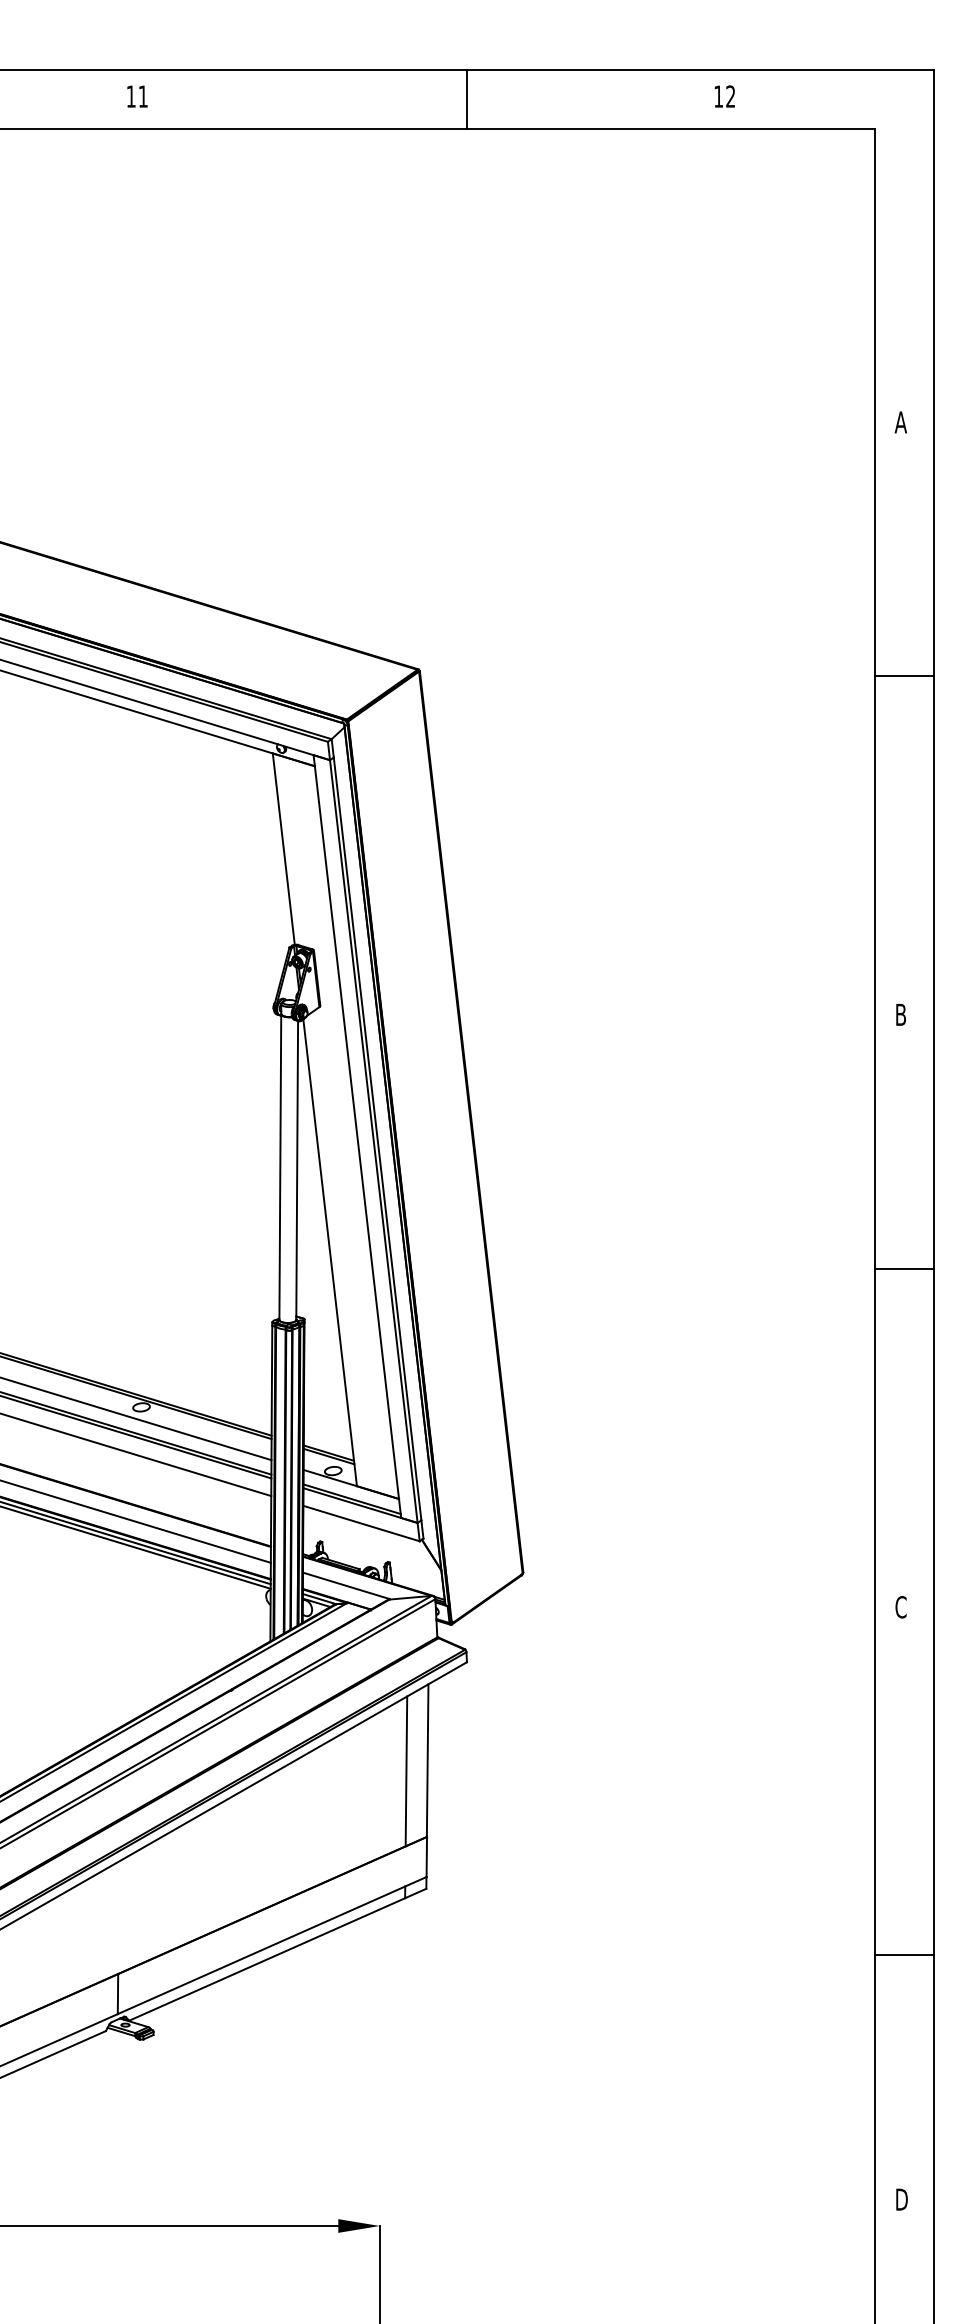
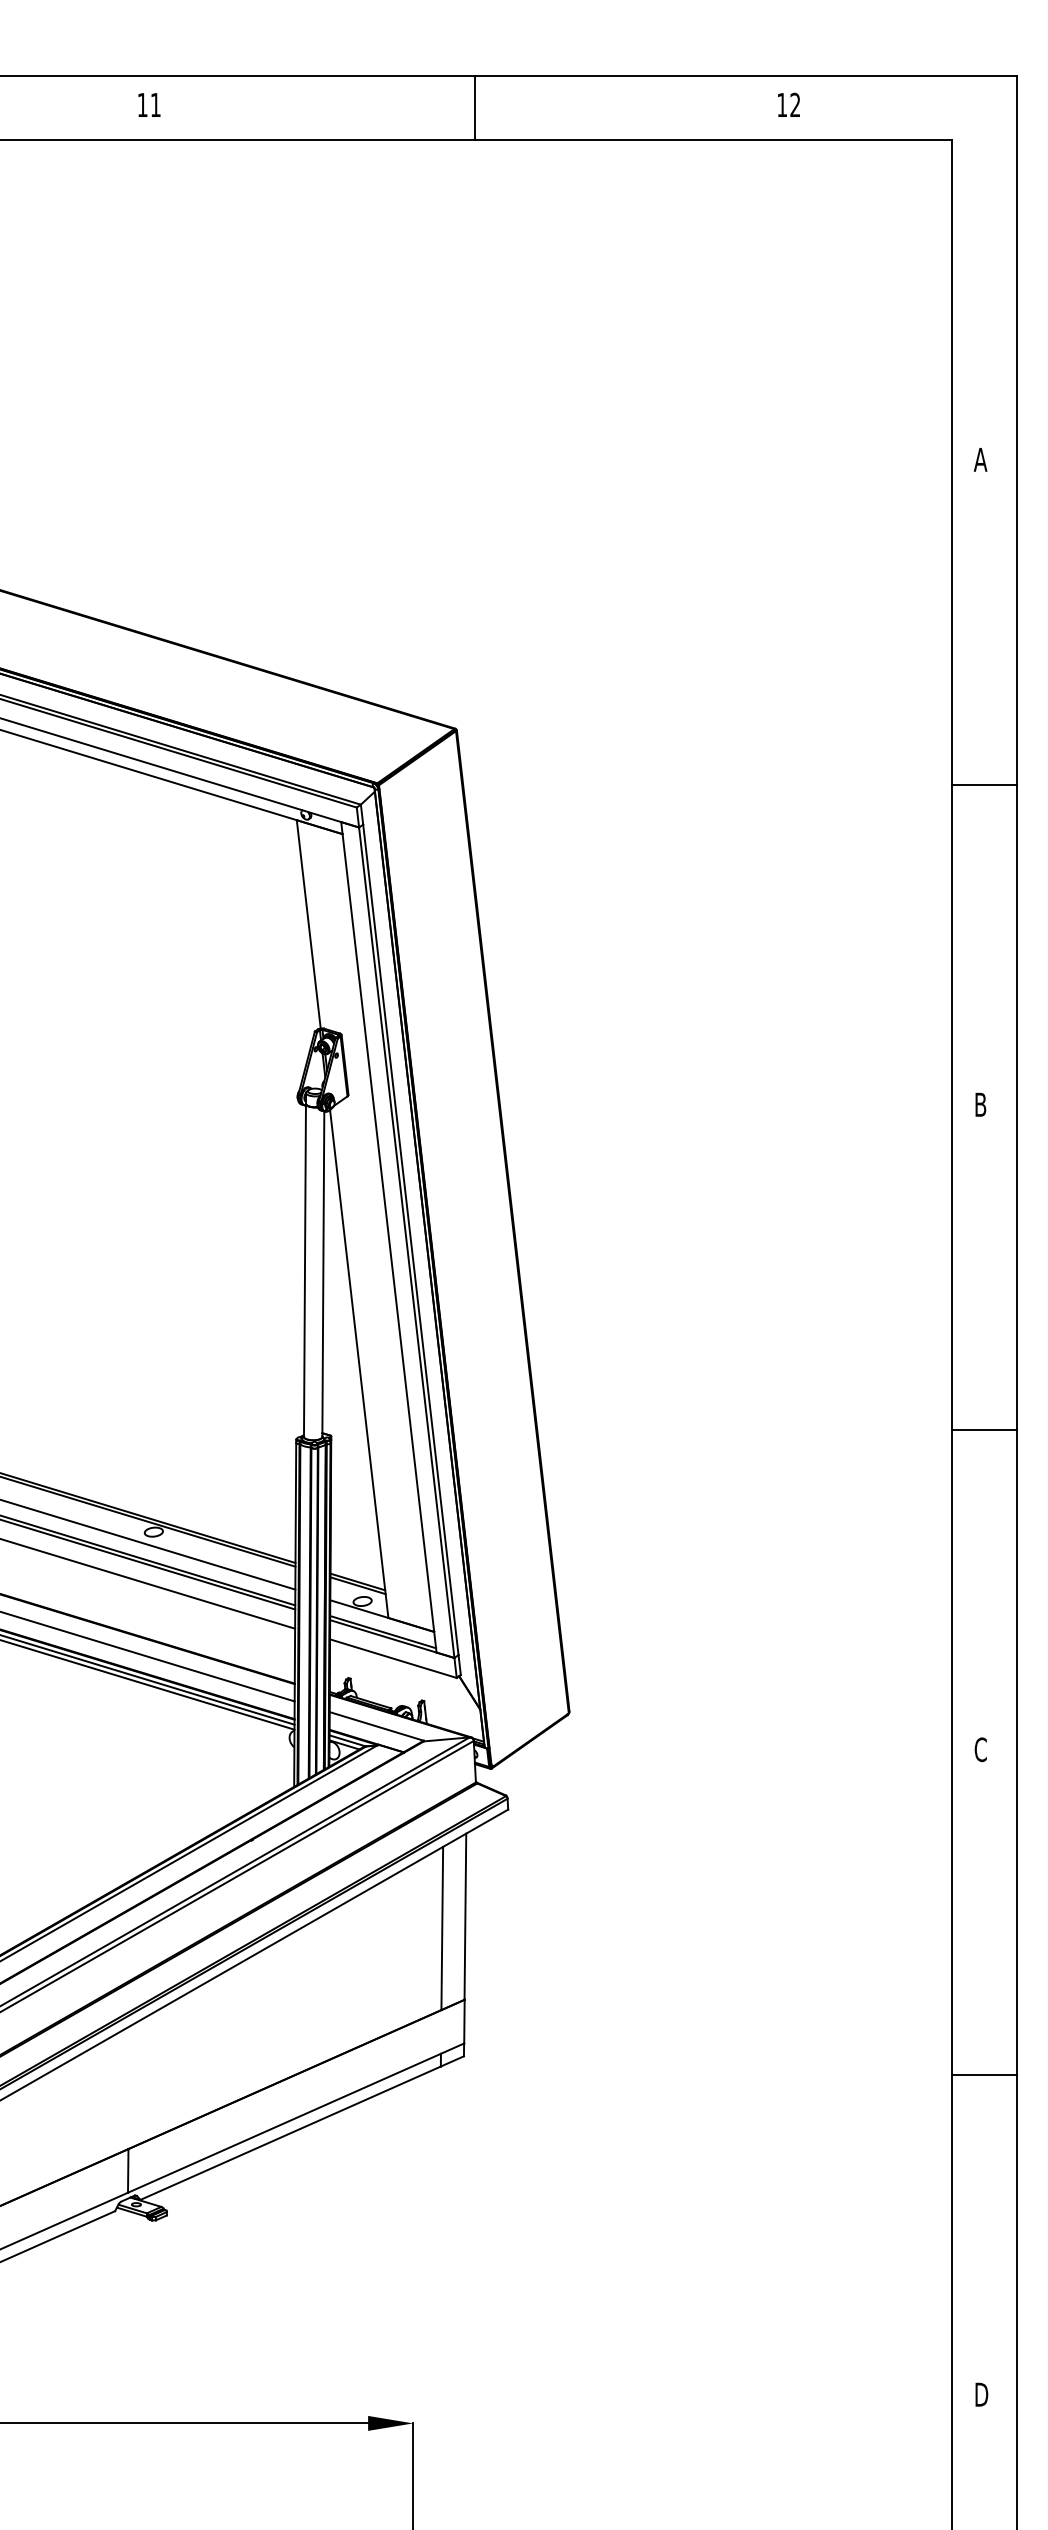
line: (466, 98) -> (474, 107), moved
line: (904, 675) -> (984, 785), moved
line: (904, 1269) -> (984, 1430), moved
line: (904, 1955) -> (984, 2075), moved

